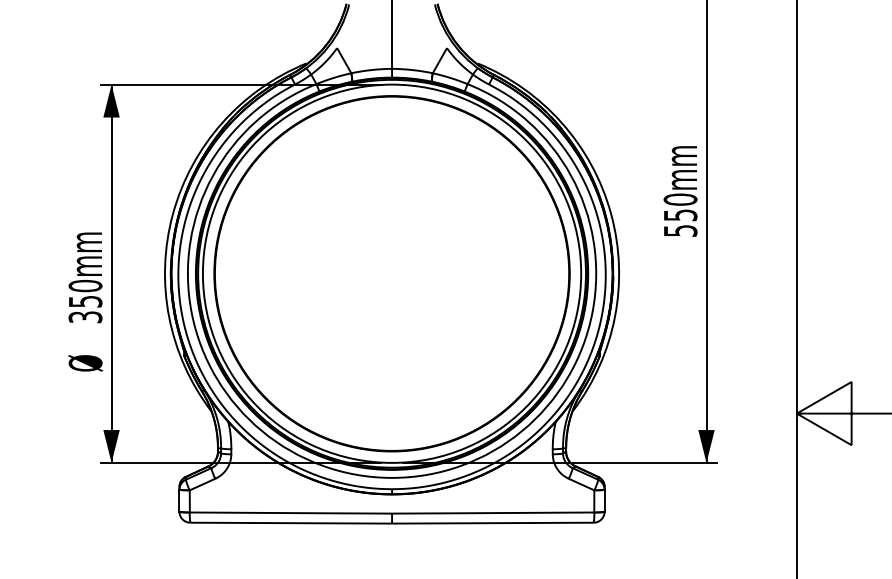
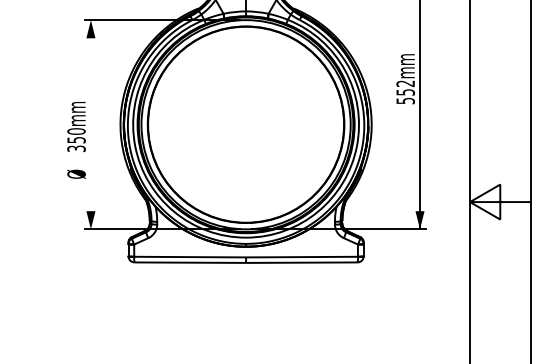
text: (680, 199) -> (405, 83), 550mm -> 552mm
line: (110, 273) -> (90, 124), removed

